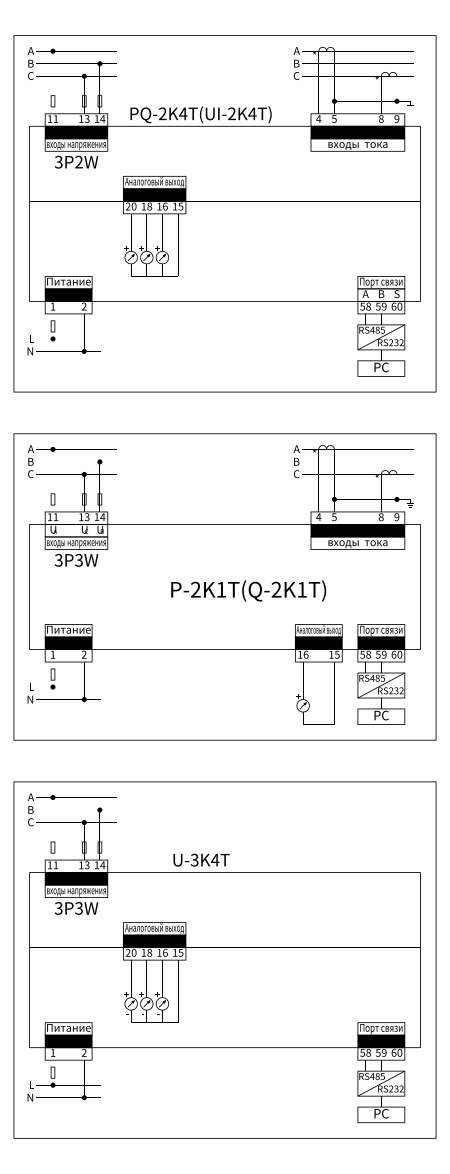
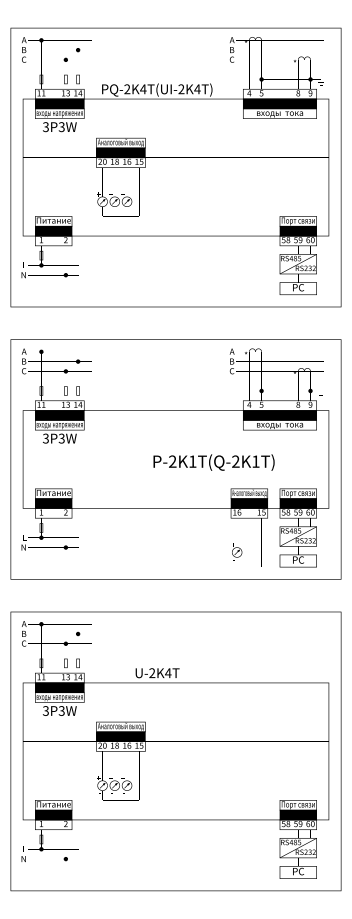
text: (78, 162) -> (61, 127), 3P2W -> 3P3W
fill: (380, 294) -> (297, 230), added
fill: (76, 530) -> (59, 415), added
text: (248, 590) -> (213, 462), moved
text: (194, 860) -> (152, 673), U-3K4T -> U-2K4T

